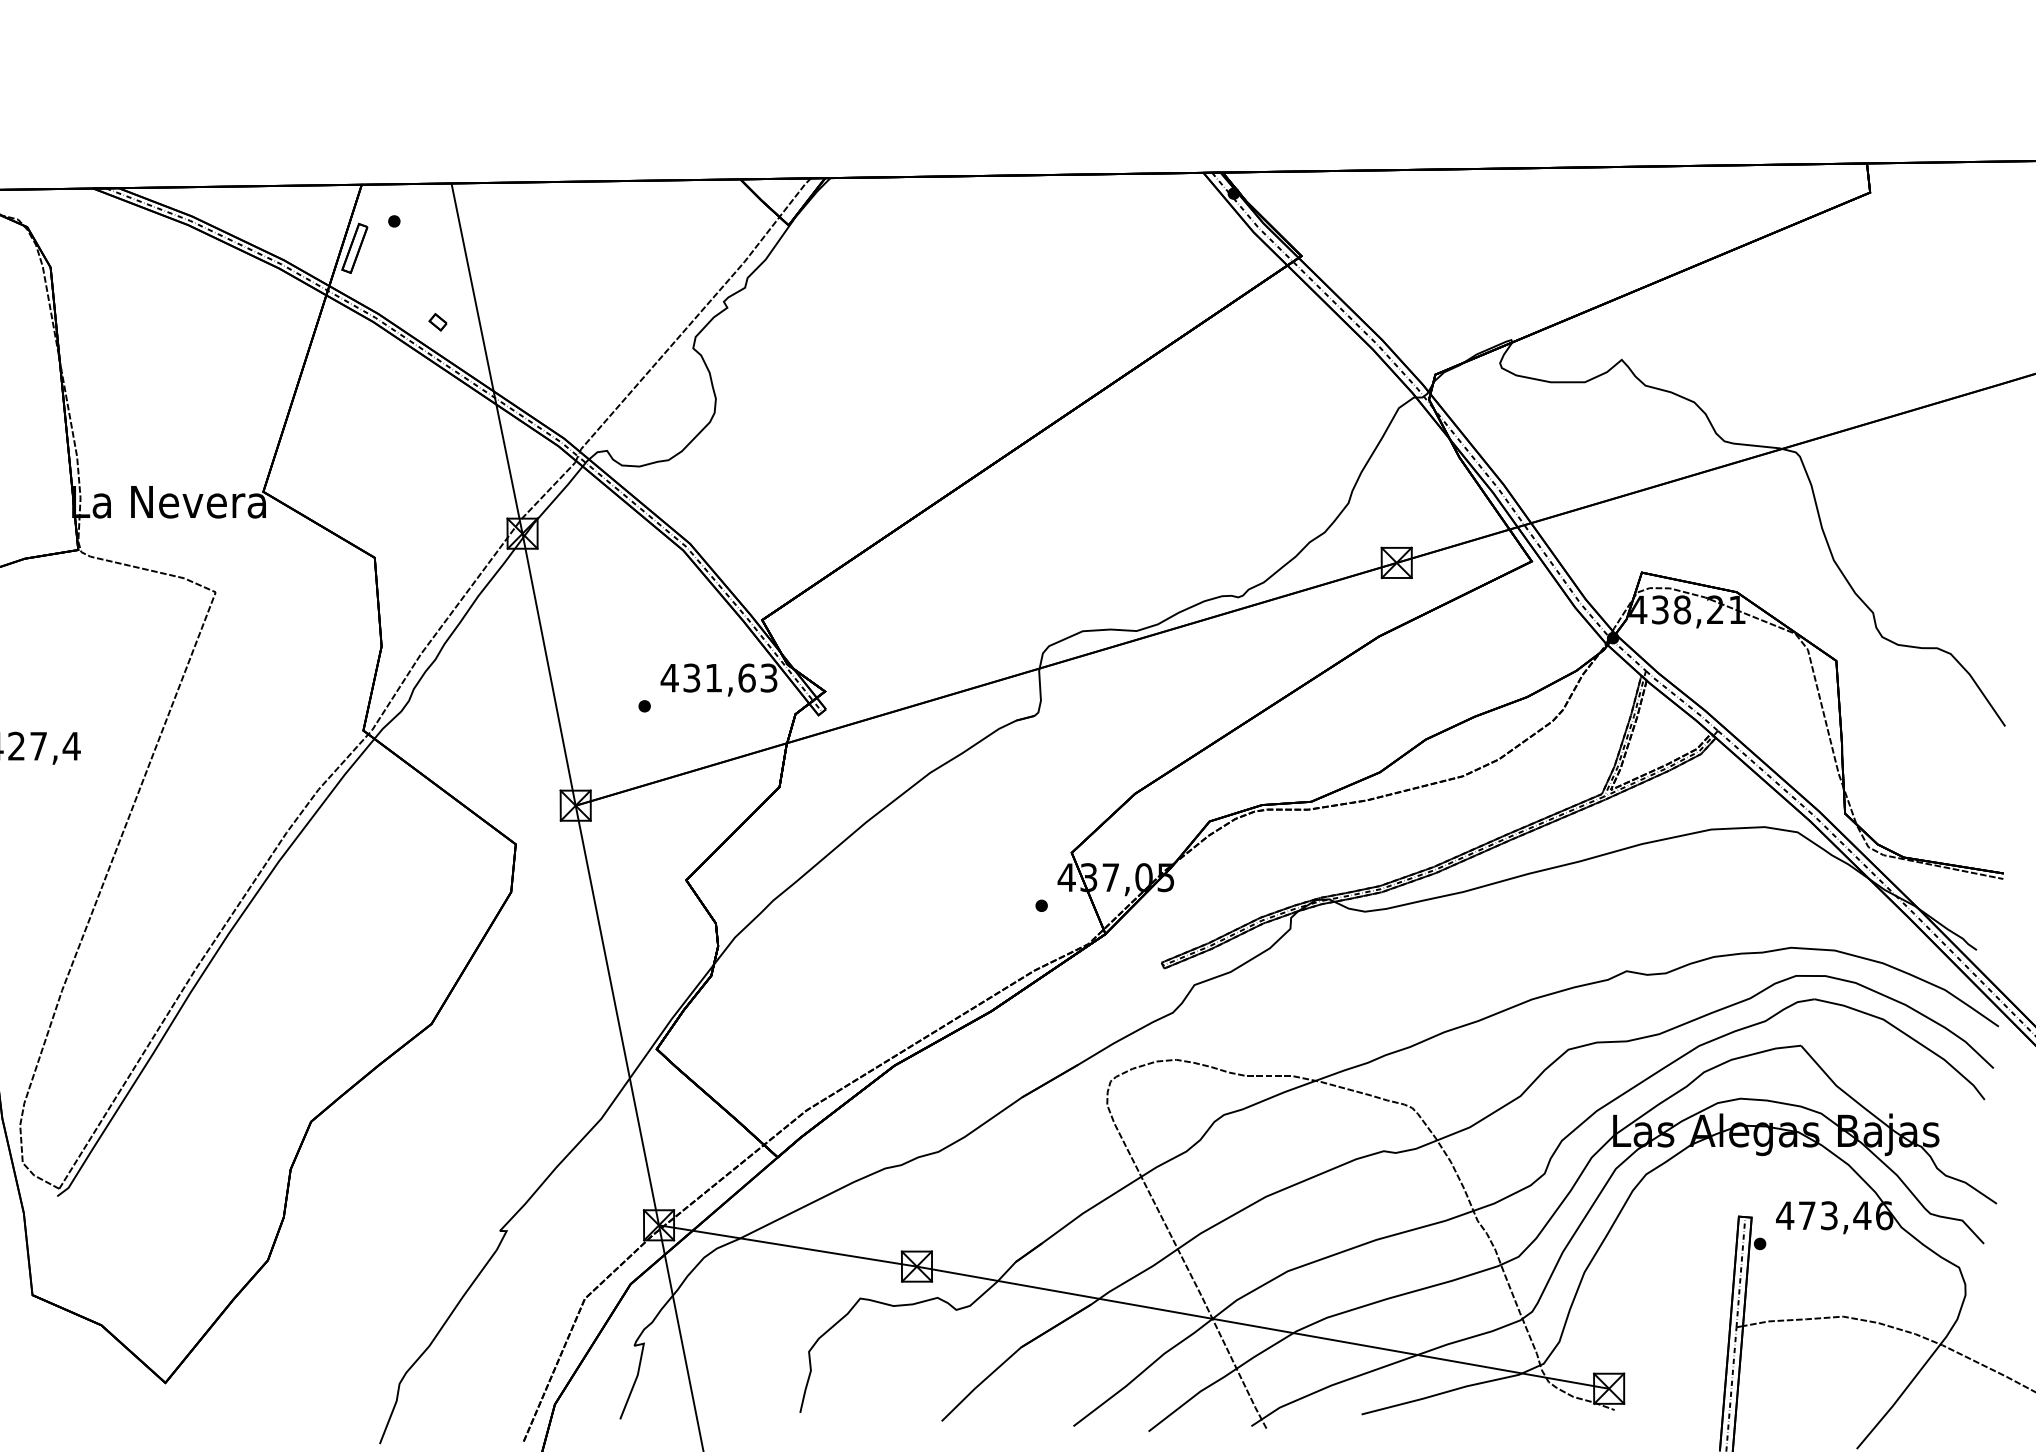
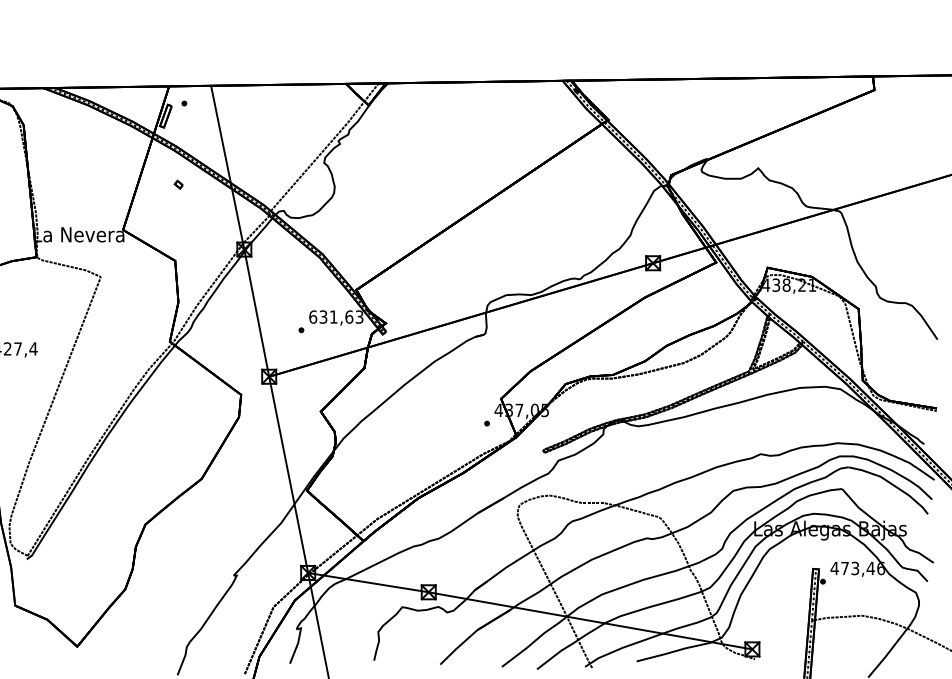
part: (437, 321) -> (178, 184), moved
text: (668, 676) -> (312, 316), 431,63 -> 631,63

